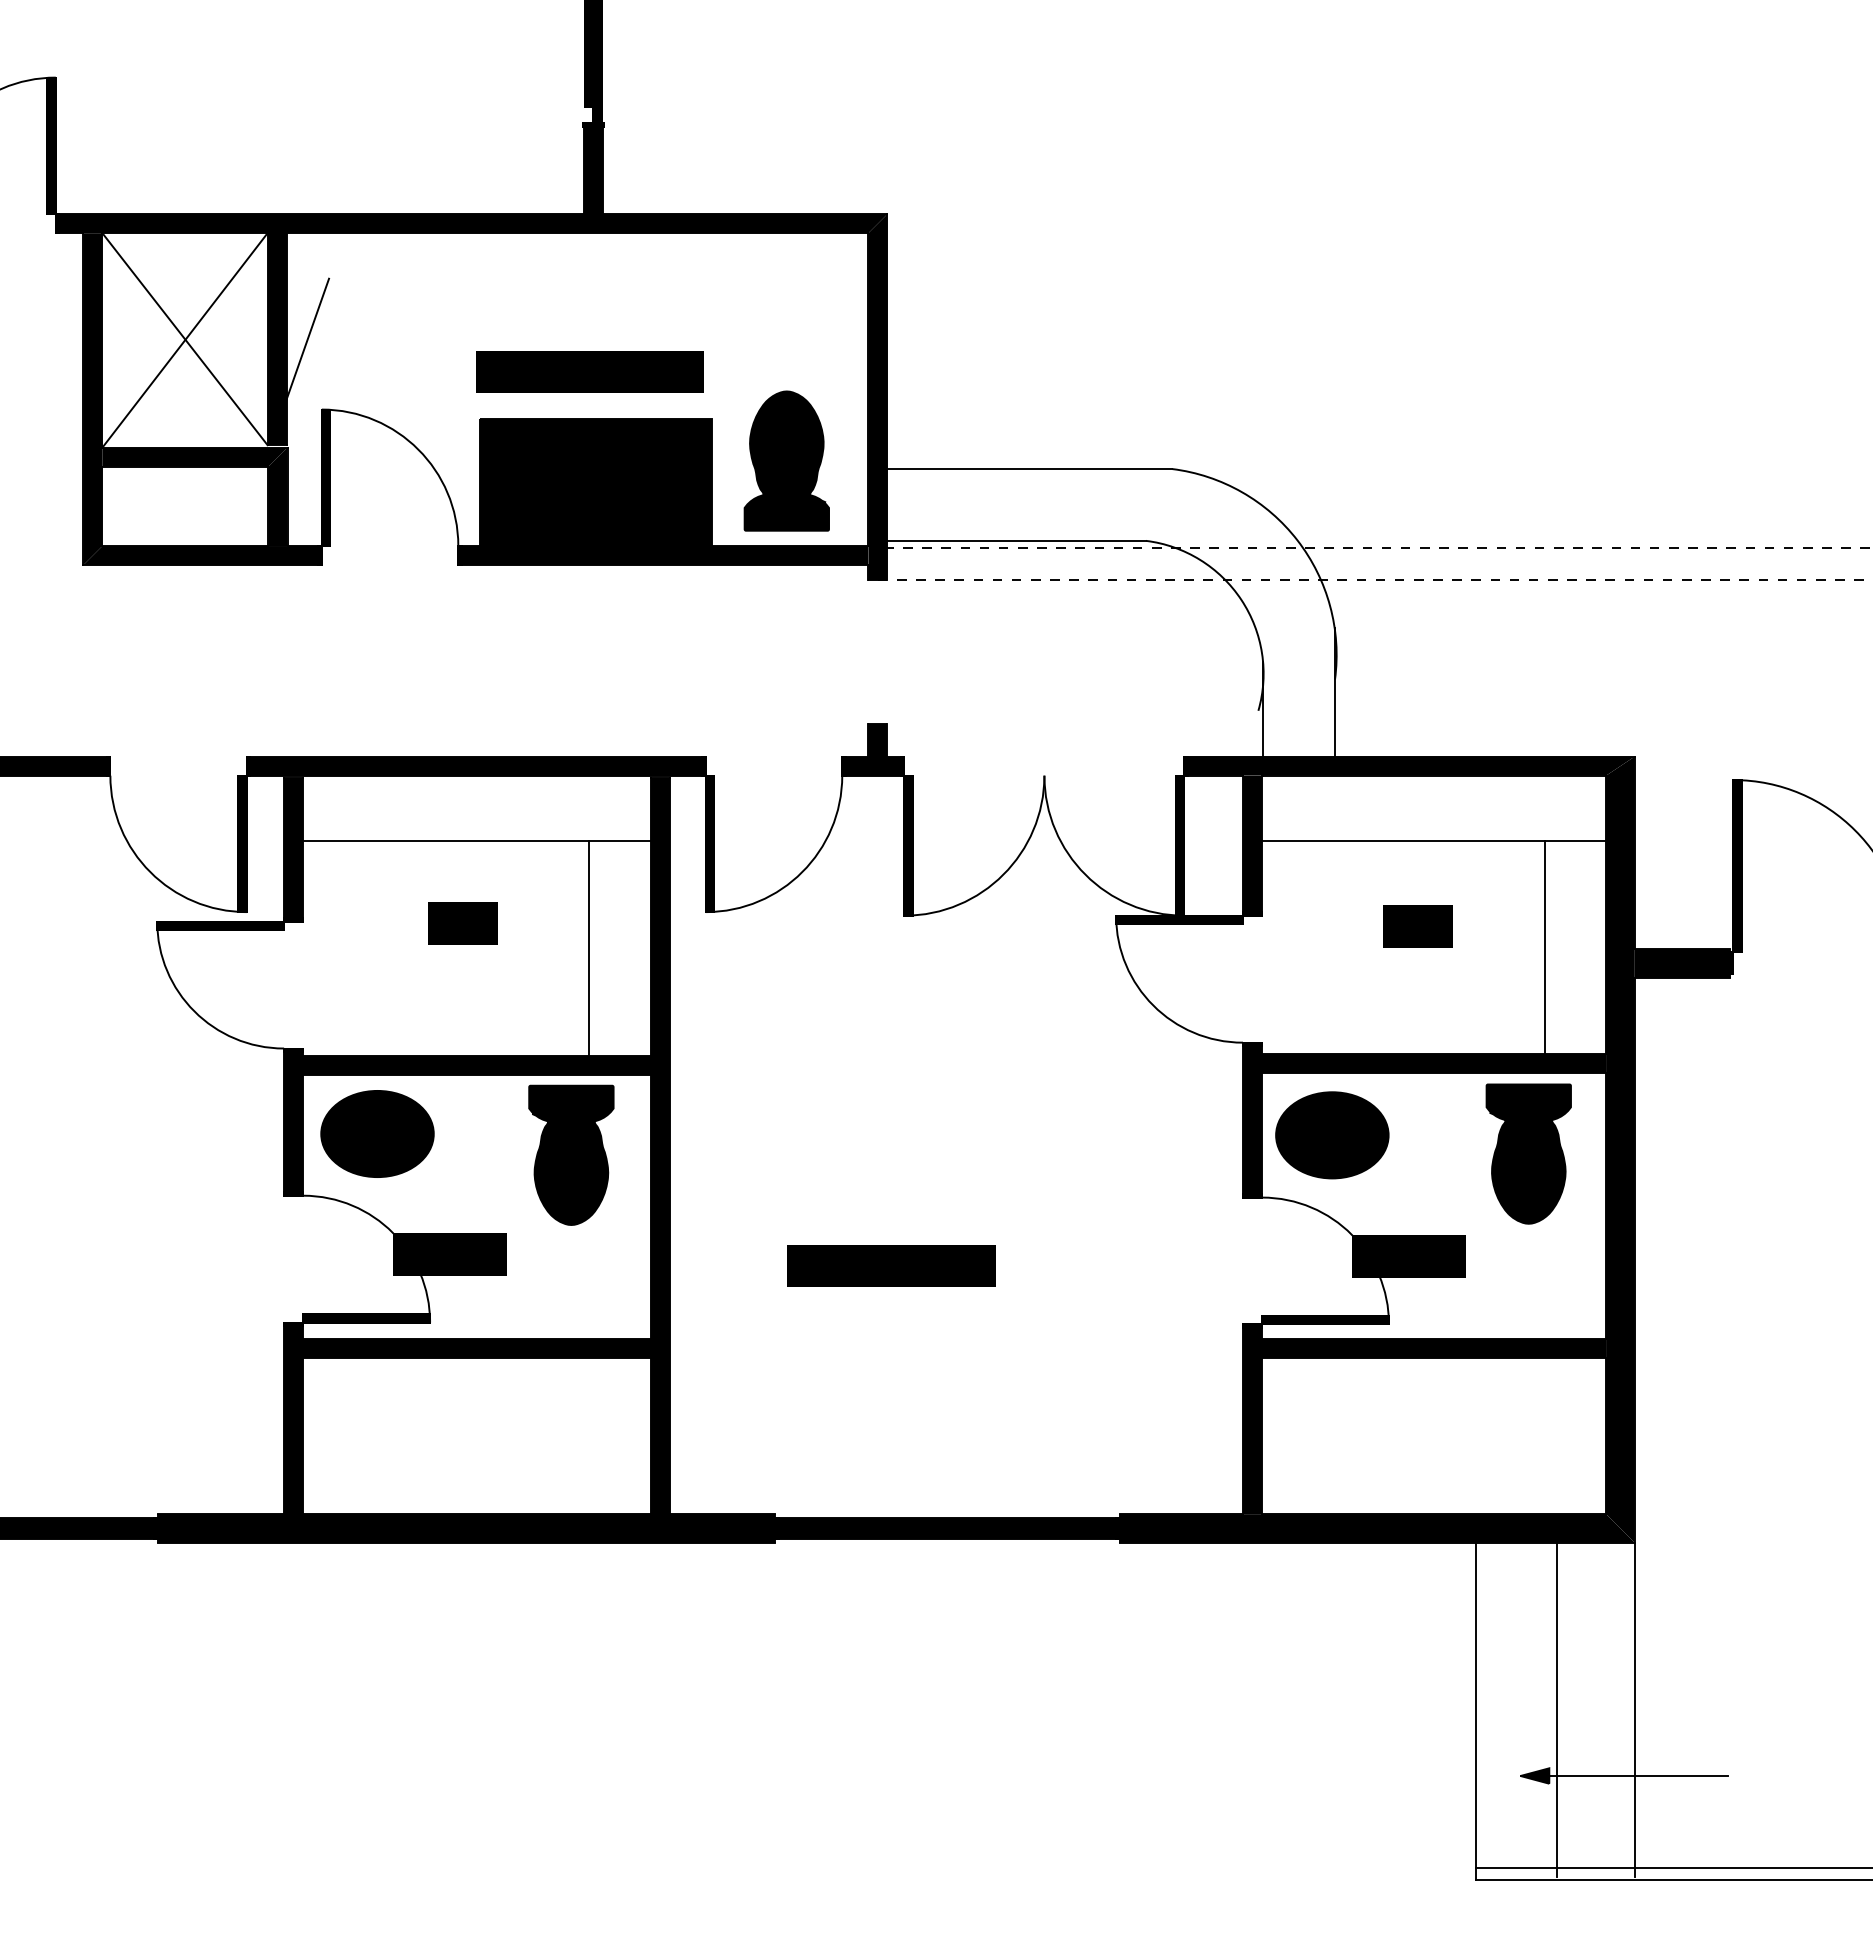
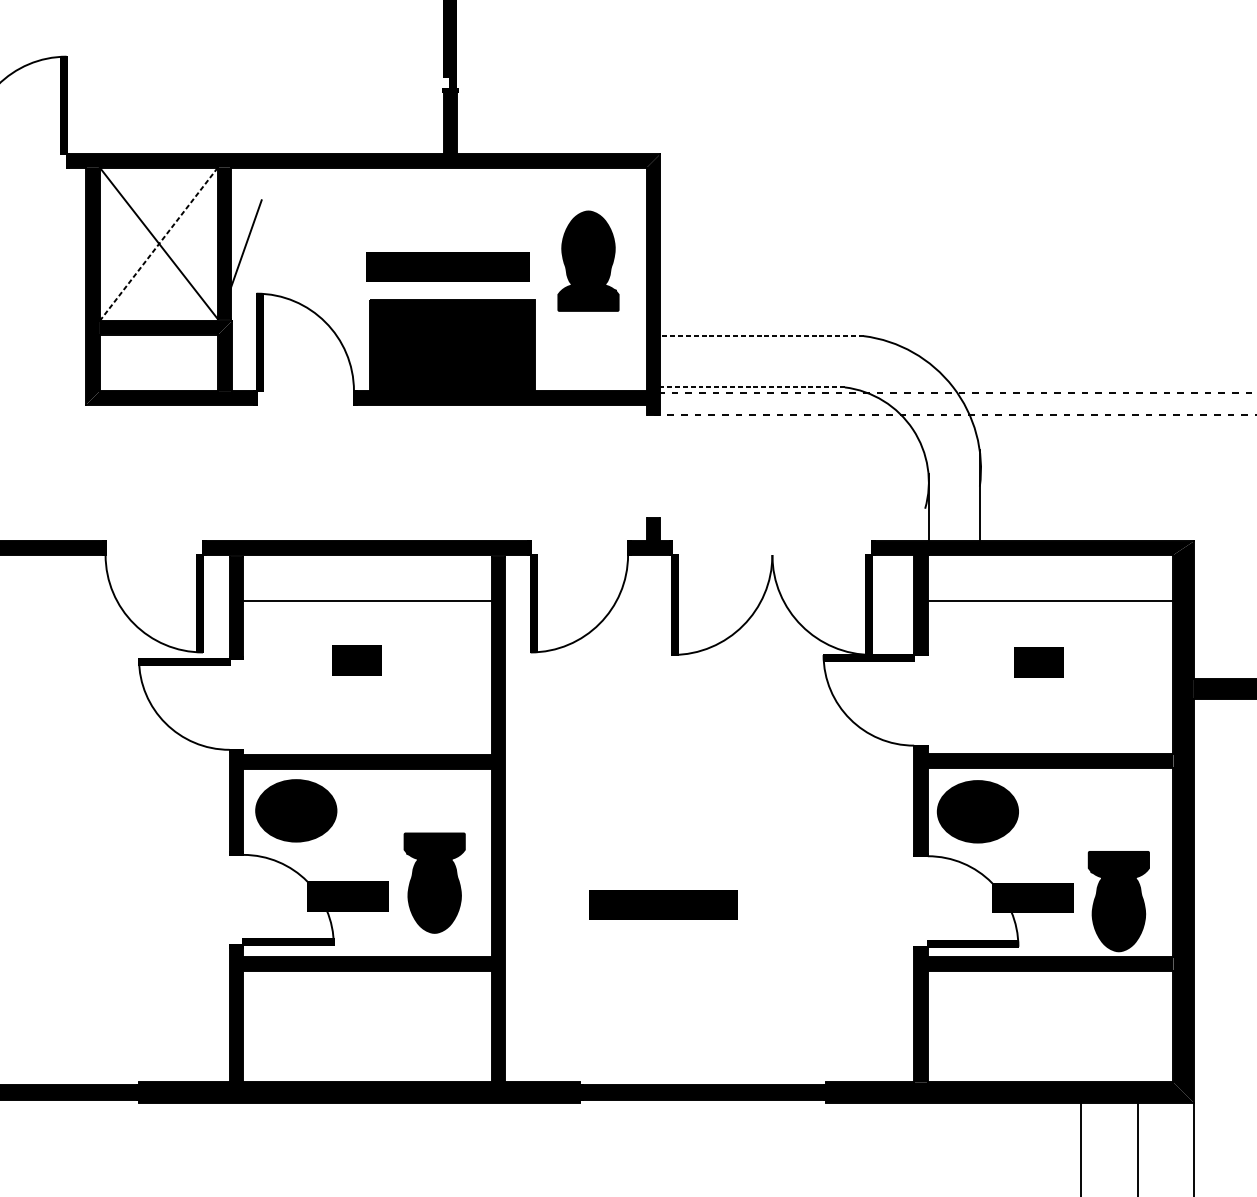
line: (184, 340) -> (158, 244), solid -> dashed
part: (786, 460) -> (588, 260), moved
line: (1029, 469) -> (761, 336), solid -> dashed
line: (1016, 540) -> (752, 387), solid -> dashed
line: (589, 947) -> (447, 677), removed
line: (1544, 947) -> (1129, 677), removed
part: (1528, 1153) -> (1118, 901), moved
part: (571, 1154) -> (434, 882), moved

